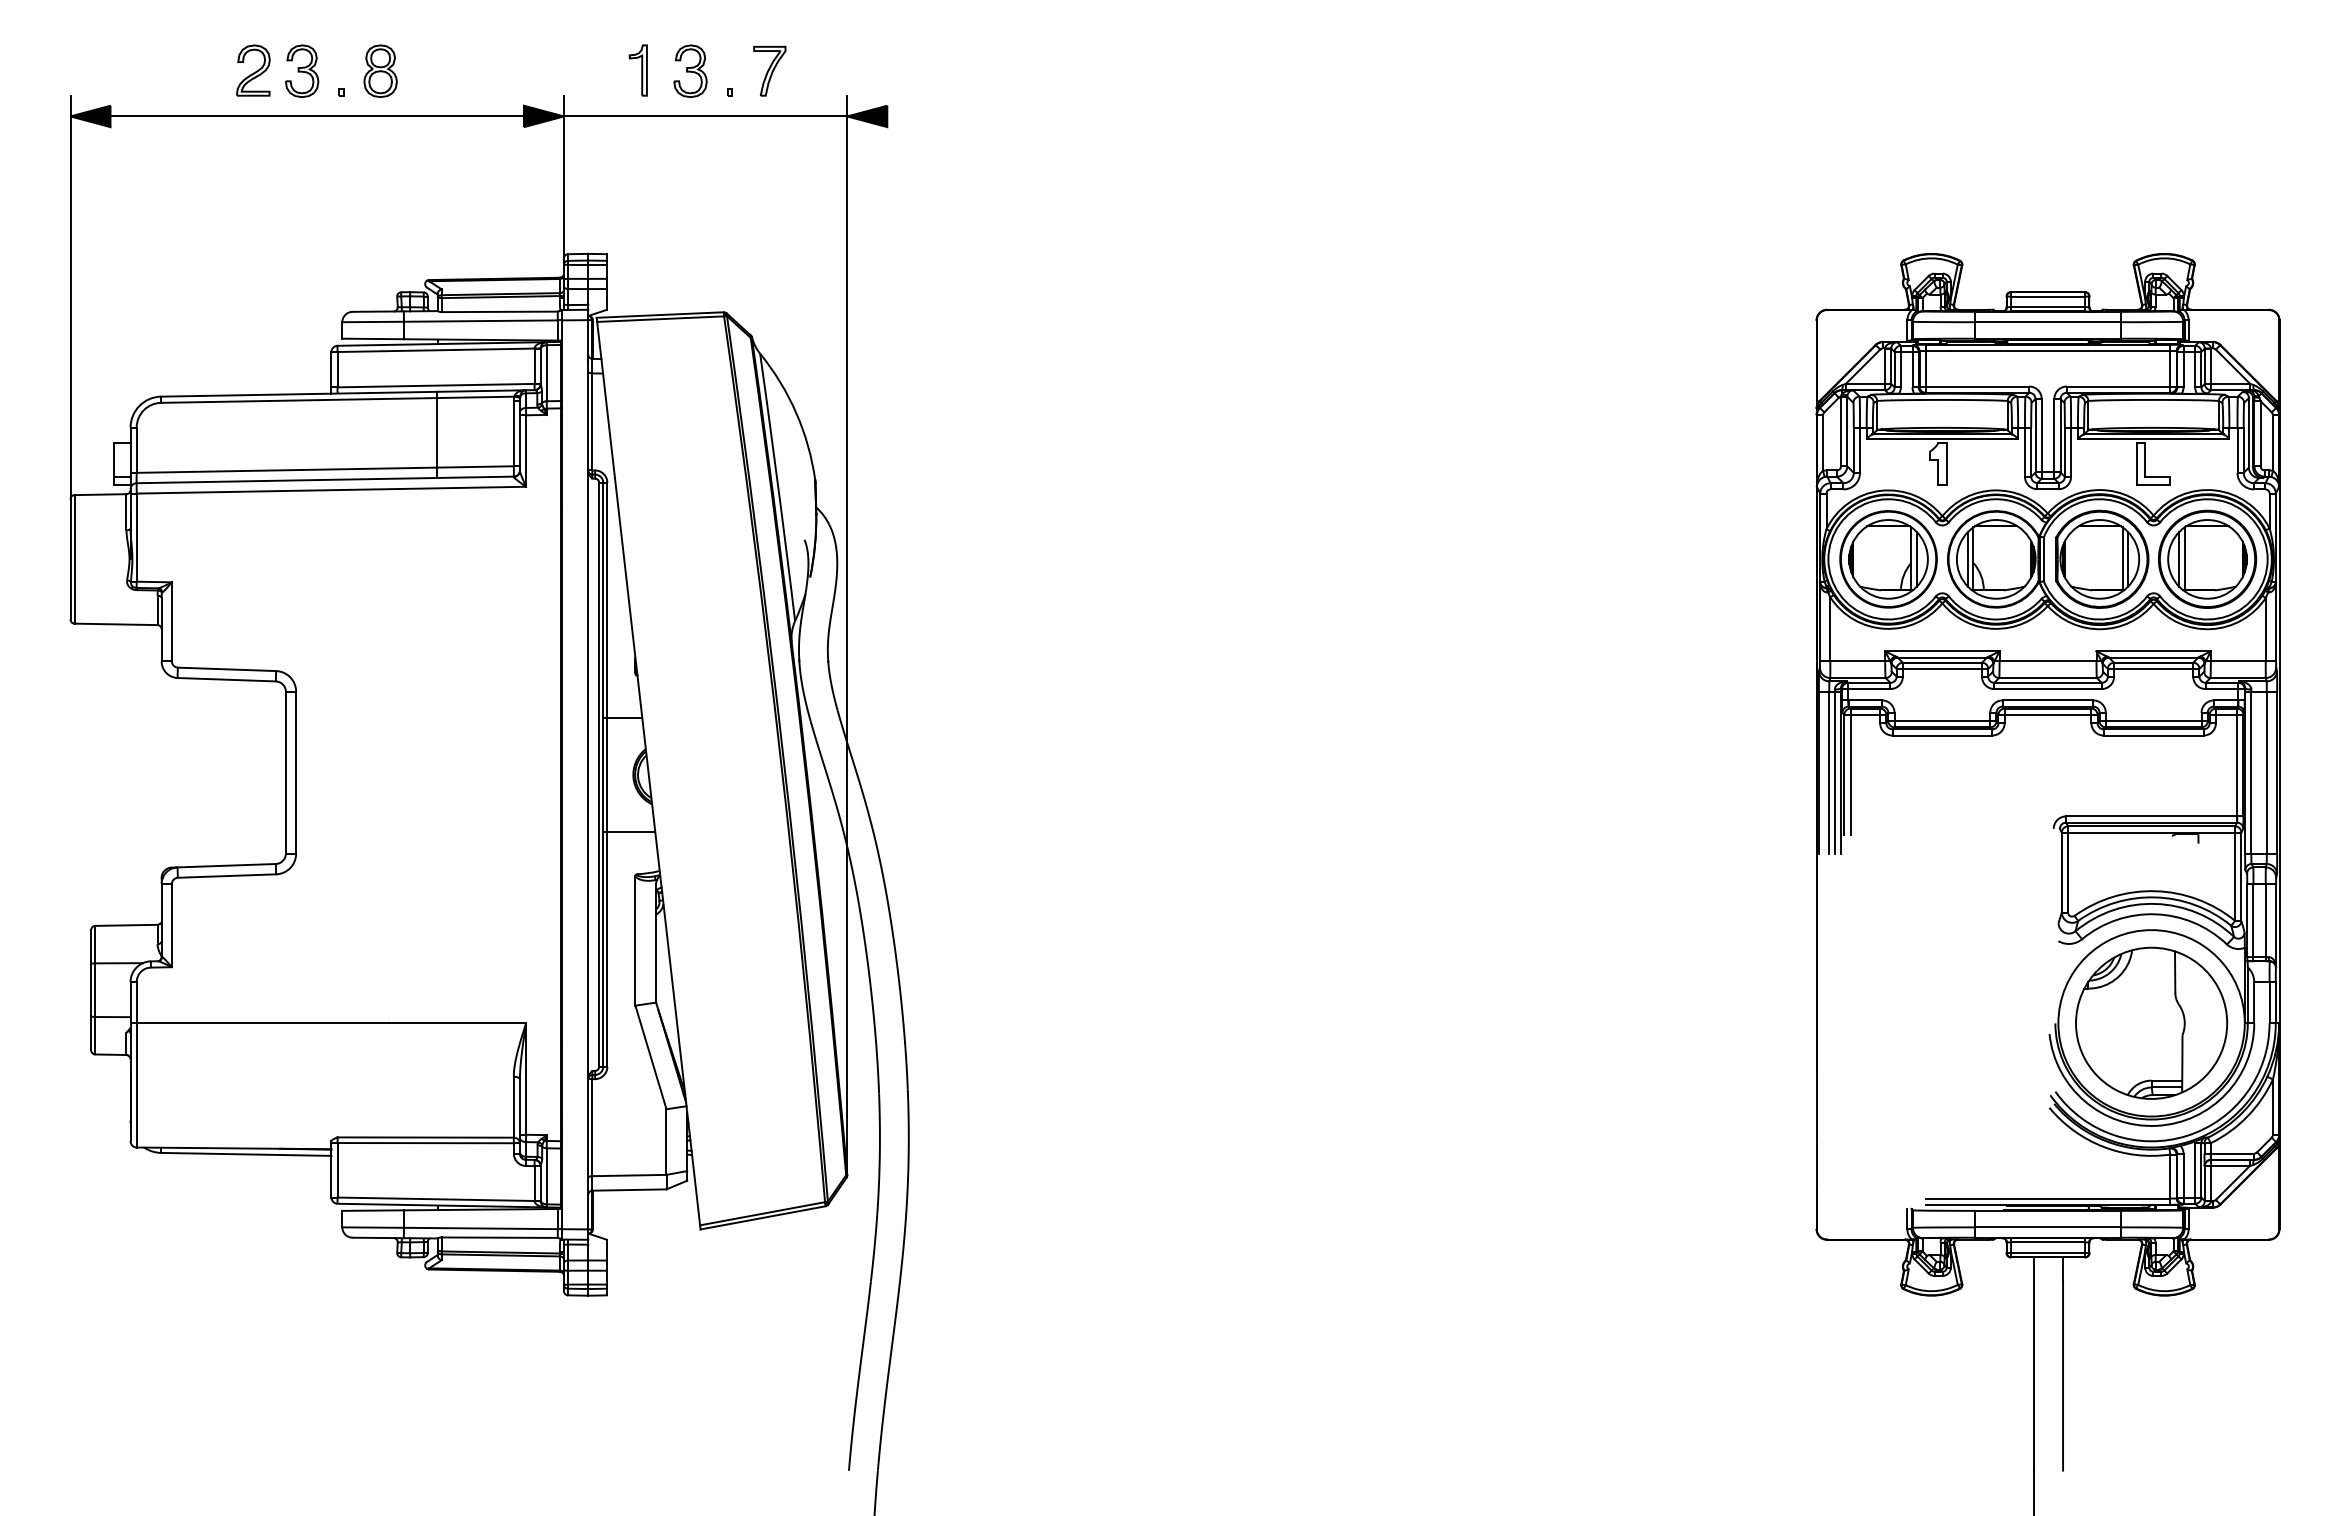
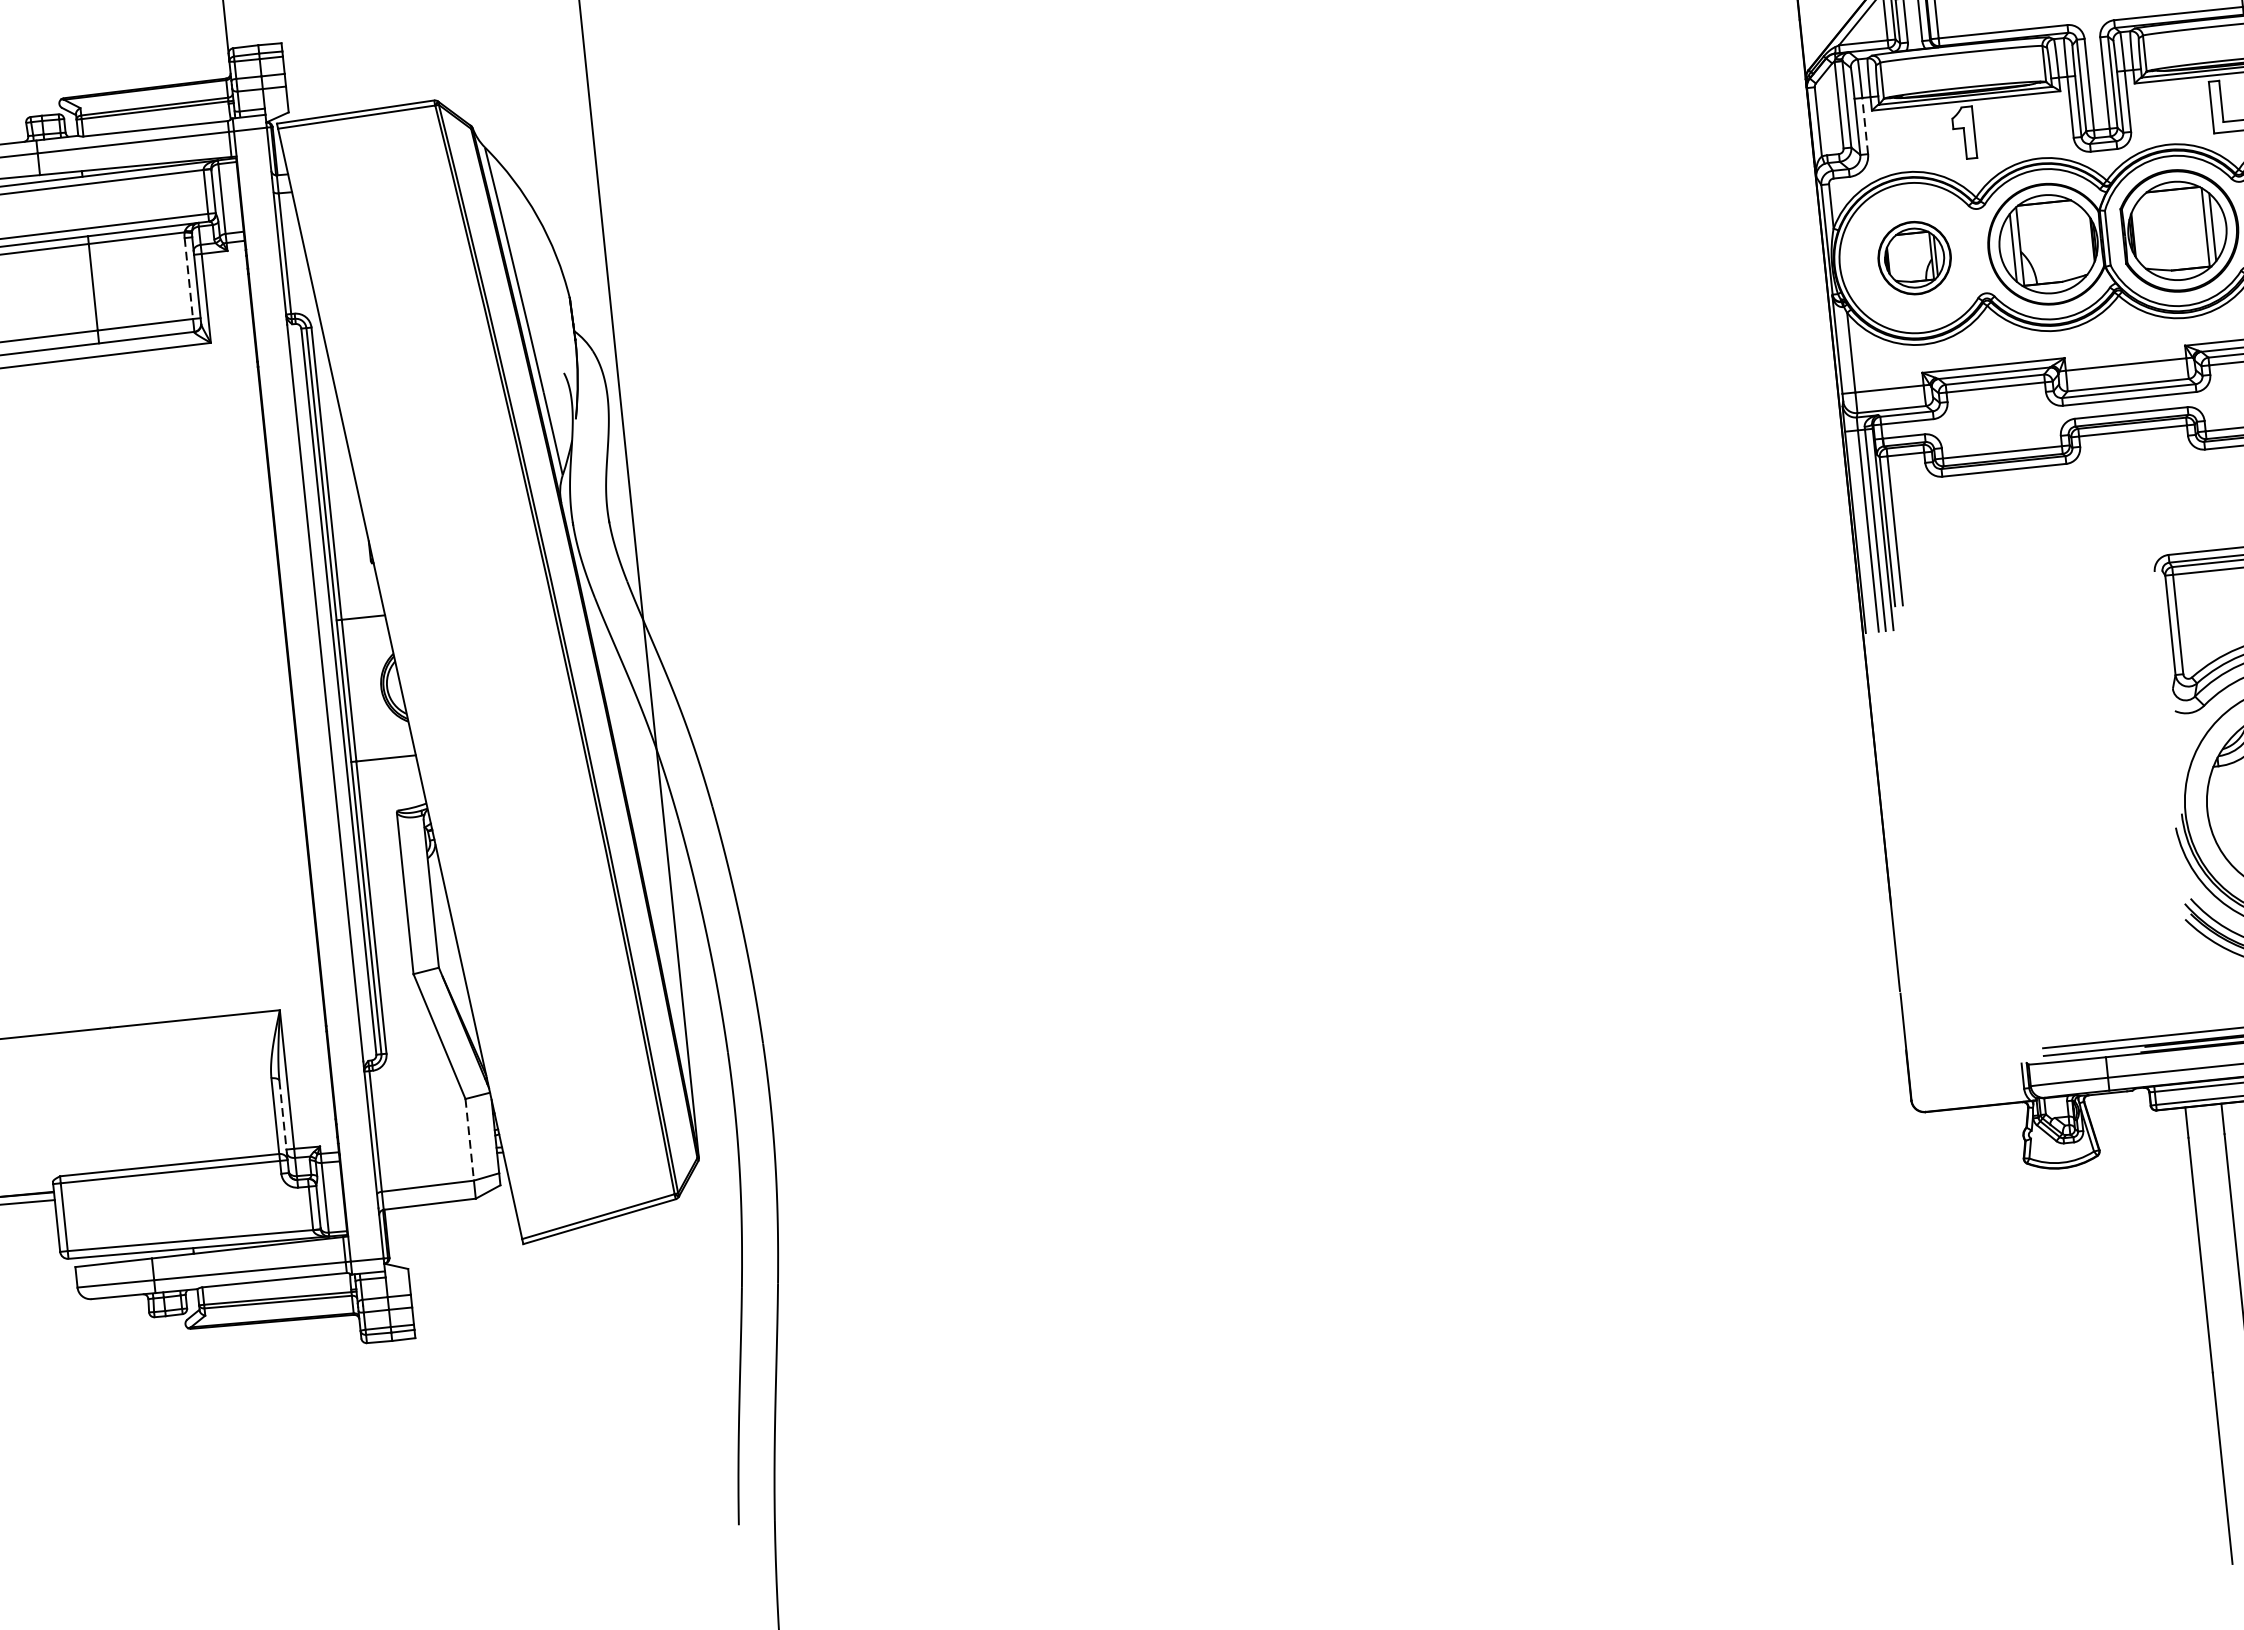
line: (513, 433) -> (188, 278), solid -> dashed
line: (1860, 450) -> (1865, 126), solid -> dashed
part: (1888, 559) -> (1914, 258), size x0.6
line: (519, 1107) -> (282, 1115), solid -> dashed
line: (666, 1142) -> (469, 1140), solid -> dashed

